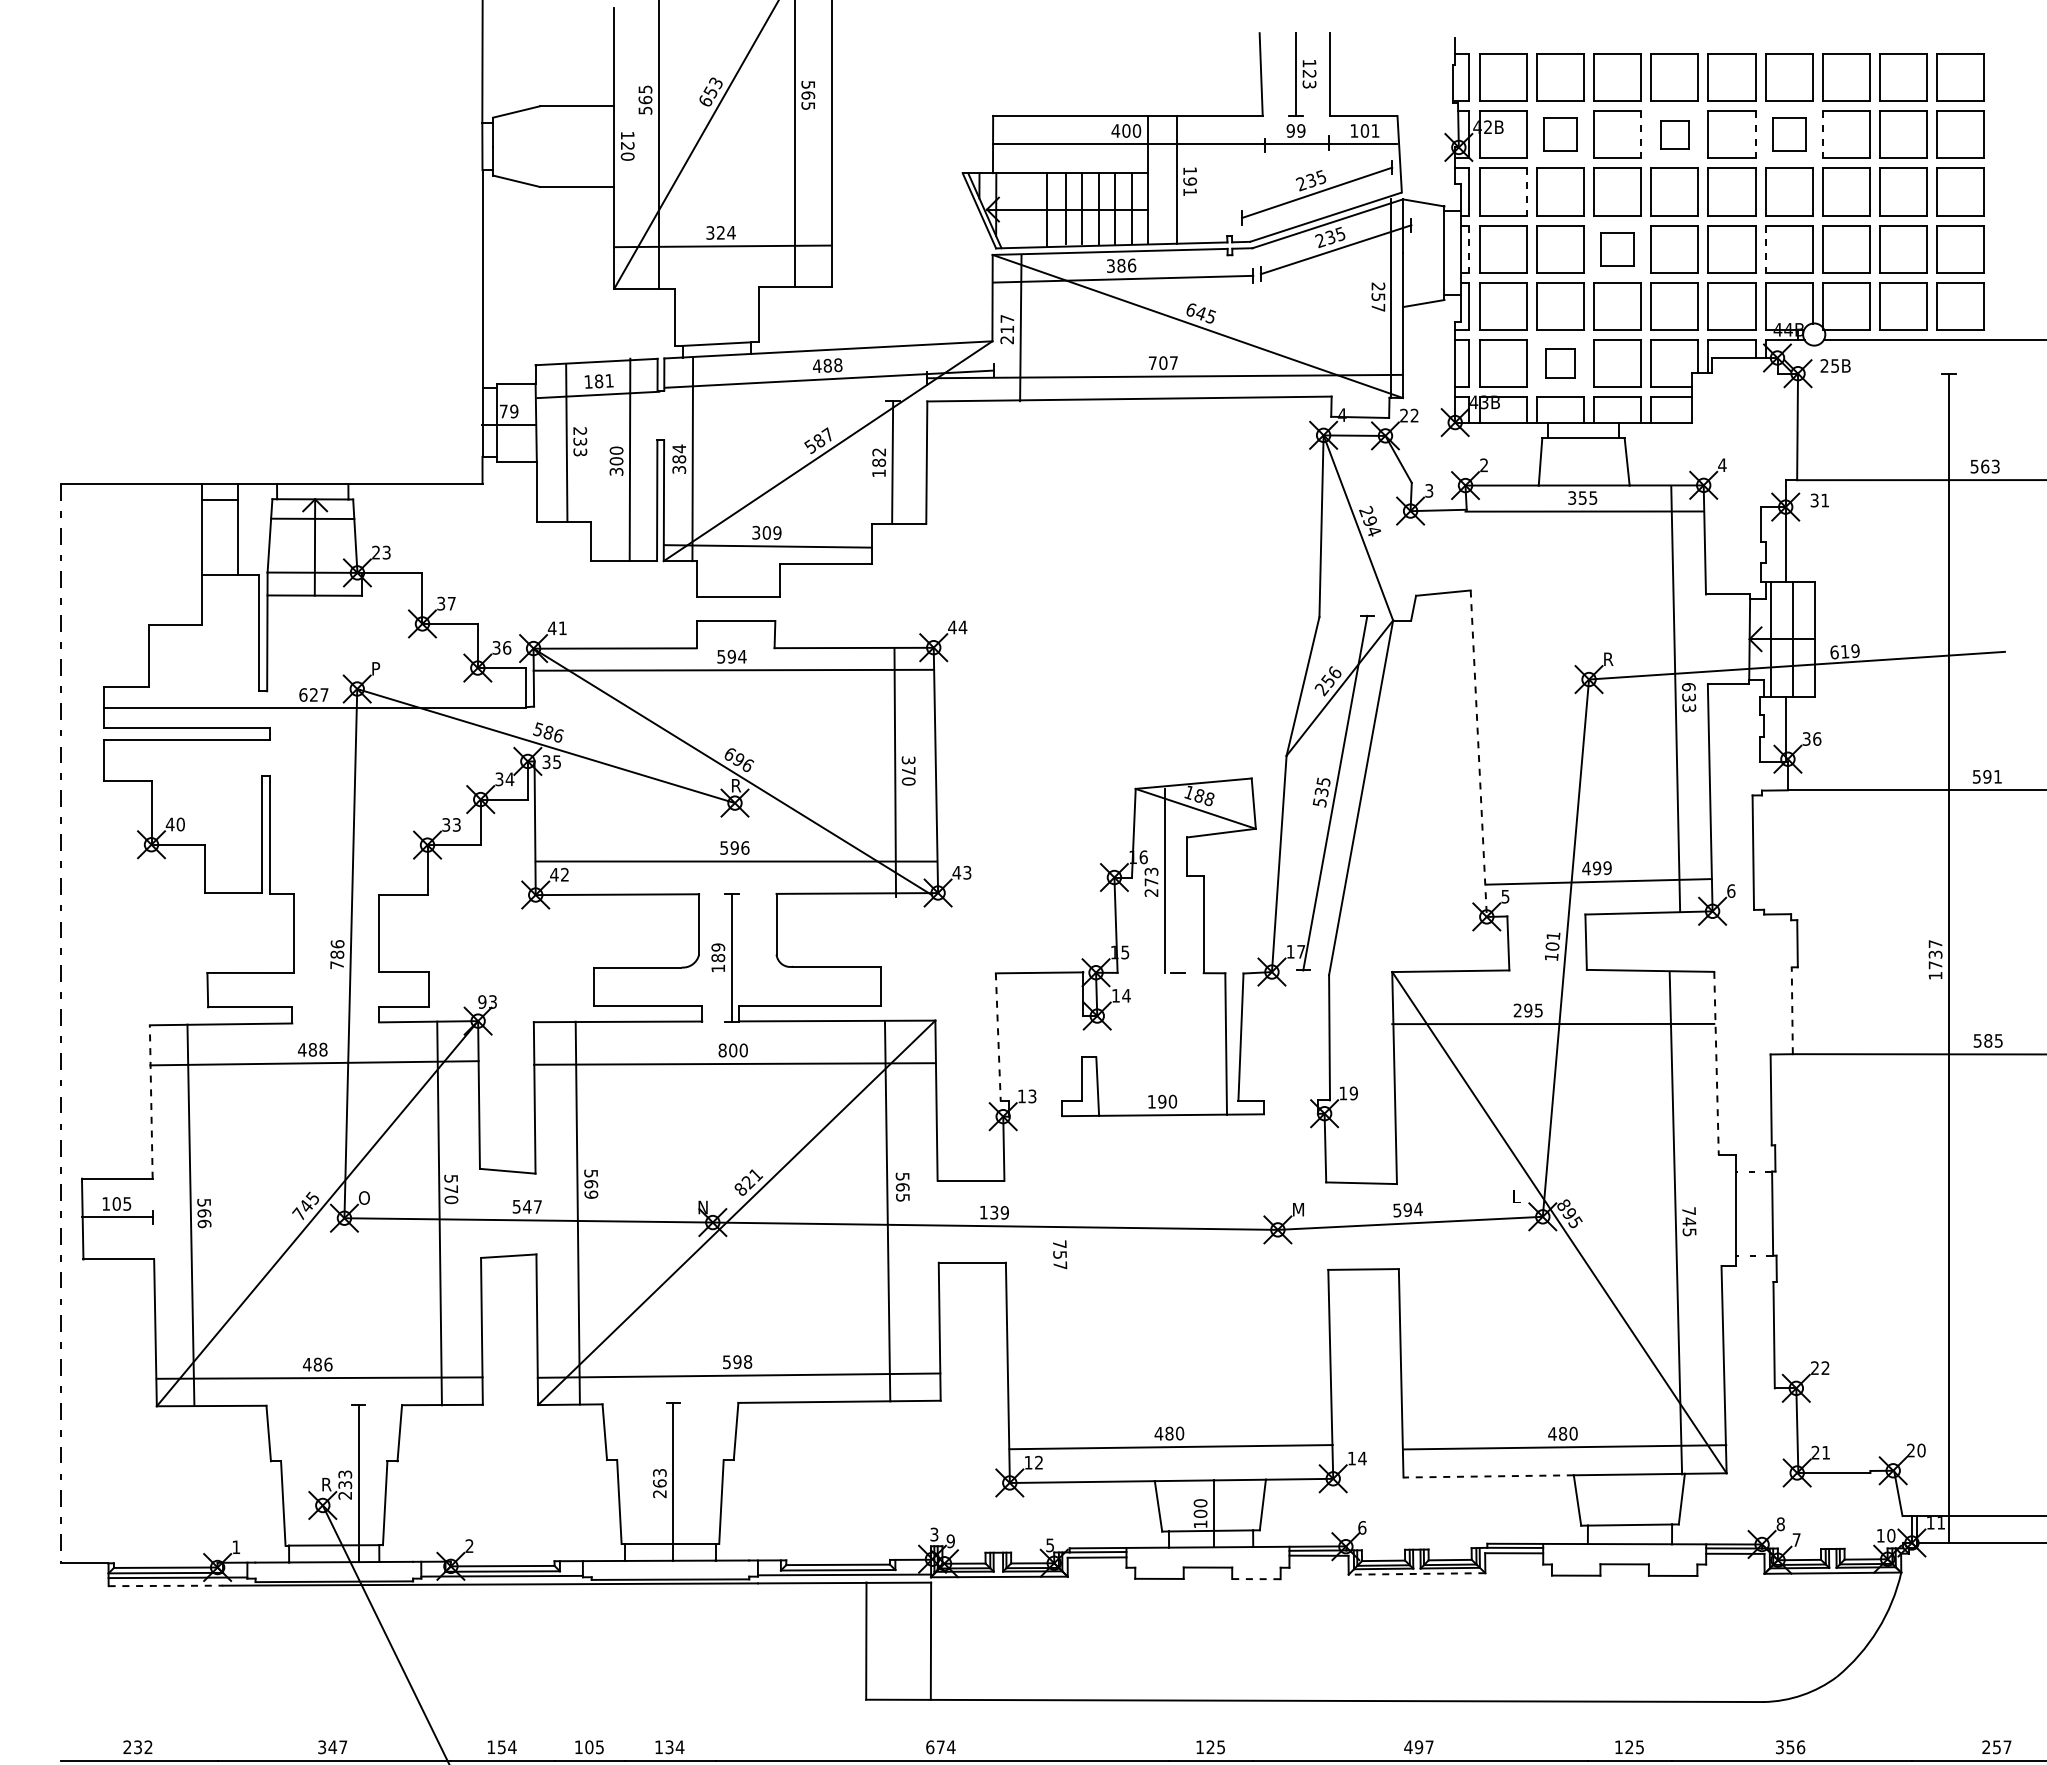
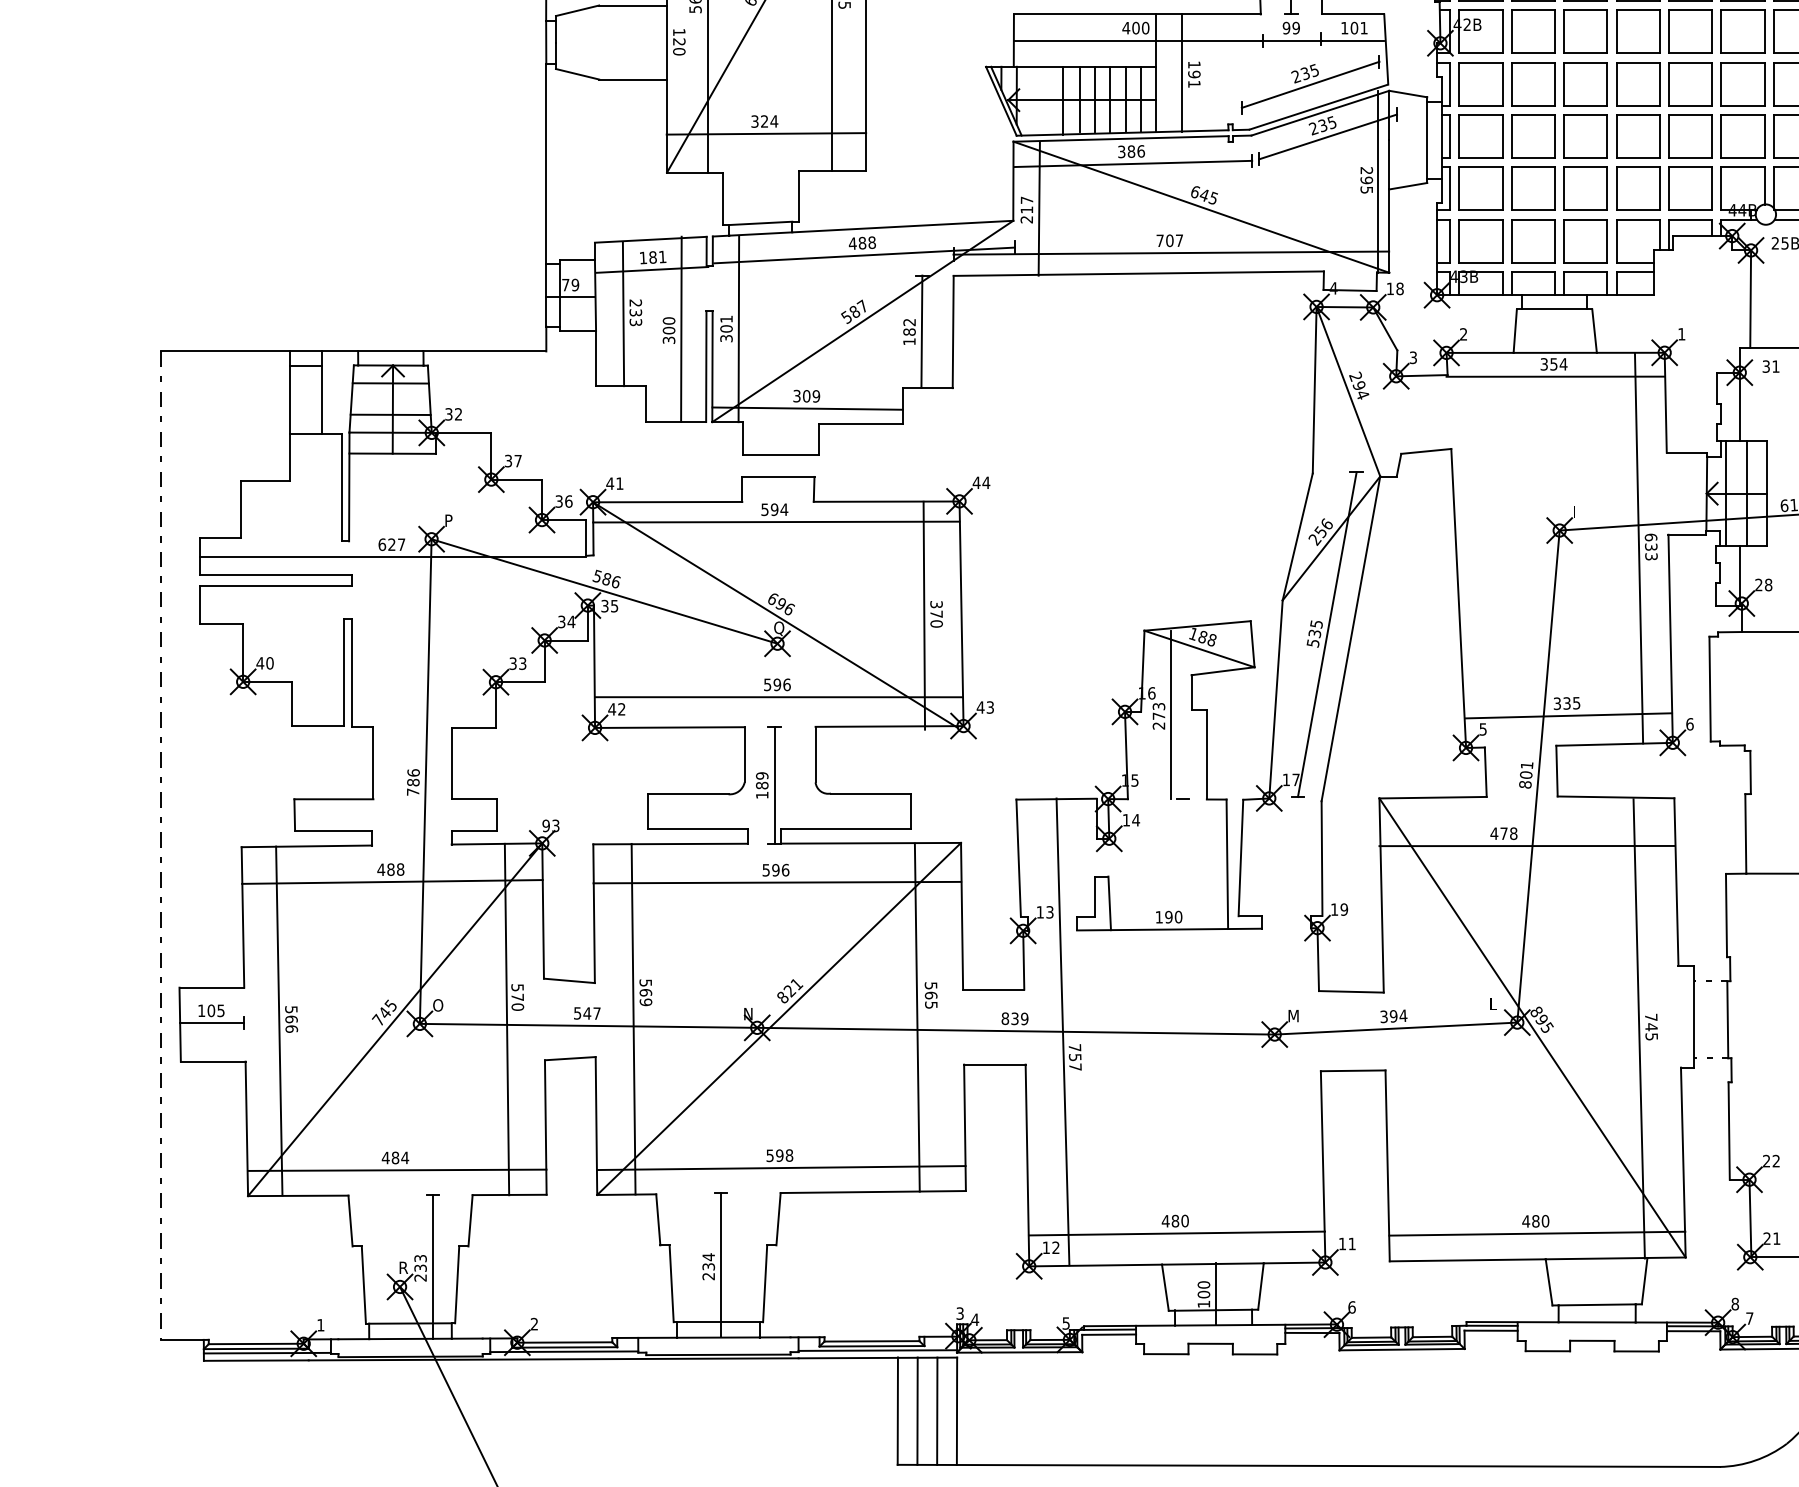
part: (1560, 134) -> (1533, 31), size x1.43
line: (1641, 134) -> (1607, 31), dashed -> solid
part: (1674, 134) -> (1637, 31), size x1.67
line: (1755, 134) -> (1712, 31), dashed -> solid
part: (1789, 134) -> (1743, 31), size x1.43
line: (1822, 134) -> (1773, 31), dashed -> solid
line: (1526, 192) -> (1502, 84), dashed -> solid
line: (1469, 249) -> (1450, 136), dashed -> solid
part: (1617, 249) -> (1585, 136), size x1.43
line: (1765, 249) -> (1721, 136), dashed -> solid
text: (1378, 302) -> (1366, 185), 257 -> 295
part: (1560, 363) -> (1533, 241), size x1.67
text: (1409, 415) -> (1395, 288), 22 -> 18
text: (678, 453) -> (725, 323), 384 -> 301
text: (1722, 464) -> (1681, 333), 4 -> 1
text: (1593, 497) -> (1563, 363), 355 -> 354
text: (381, 552) -> (453, 414), 23 -> 32
line: (312, 553) -> (390, 415), added
text: (1608, 658) -> (1577, 511), R -> I
text: (1811, 738) -> (1763, 584), 36 -> 28
line: (1478, 754) -> (1458, 599), dashed -> solid
text: (736, 786) -> (778, 628), R -> Q
text: (1596, 868) -> (1566, 703), 499 -> 335
text: (1551, 957) -> (1525, 785), 101 -> 801
text: (1527, 1010) -> (1503, 833), 295 -> 478
line: (1792, 1010) -> (1746, 833), dashed -> solid
line: (998, 1037) -> (1018, 858), dashed -> solid
text: (732, 1050) -> (775, 870), 800 -> 596
line: (1716, 1063) -> (1676, 882), dashed -> solid
line: (151, 1101) -> (243, 916), dashed -> solid
text: (1397, 1209) -> (1384, 1015), 594 -> 394
text: (983, 1212) -> (1005, 1018), 139 -> 839
line: (1046, 1226) -> (1062, 1031), added
text: (328, 1364) -> (405, 1157), 486 -> 484
text: (1362, 1458) -> (1352, 1243), 14 -> 11
line: (1488, 1476) -> (1467, 1260), dashed -> solid
text: (659, 1477) -> (708, 1261), 263 -> 234
text: (950, 1541) -> (974, 1319), 9 -> 4
line: (1416, 1573) -> (1401, 1349), dashed -> solid
line: (1256, 1579) -> (1255, 1354), dashed -> solid
line: (166, 1585) -> (256, 1360), dashed -> solid
line: (887, 1640) -> (917, 1410), added
line: (909, 1640) -> (937, 1410), added

